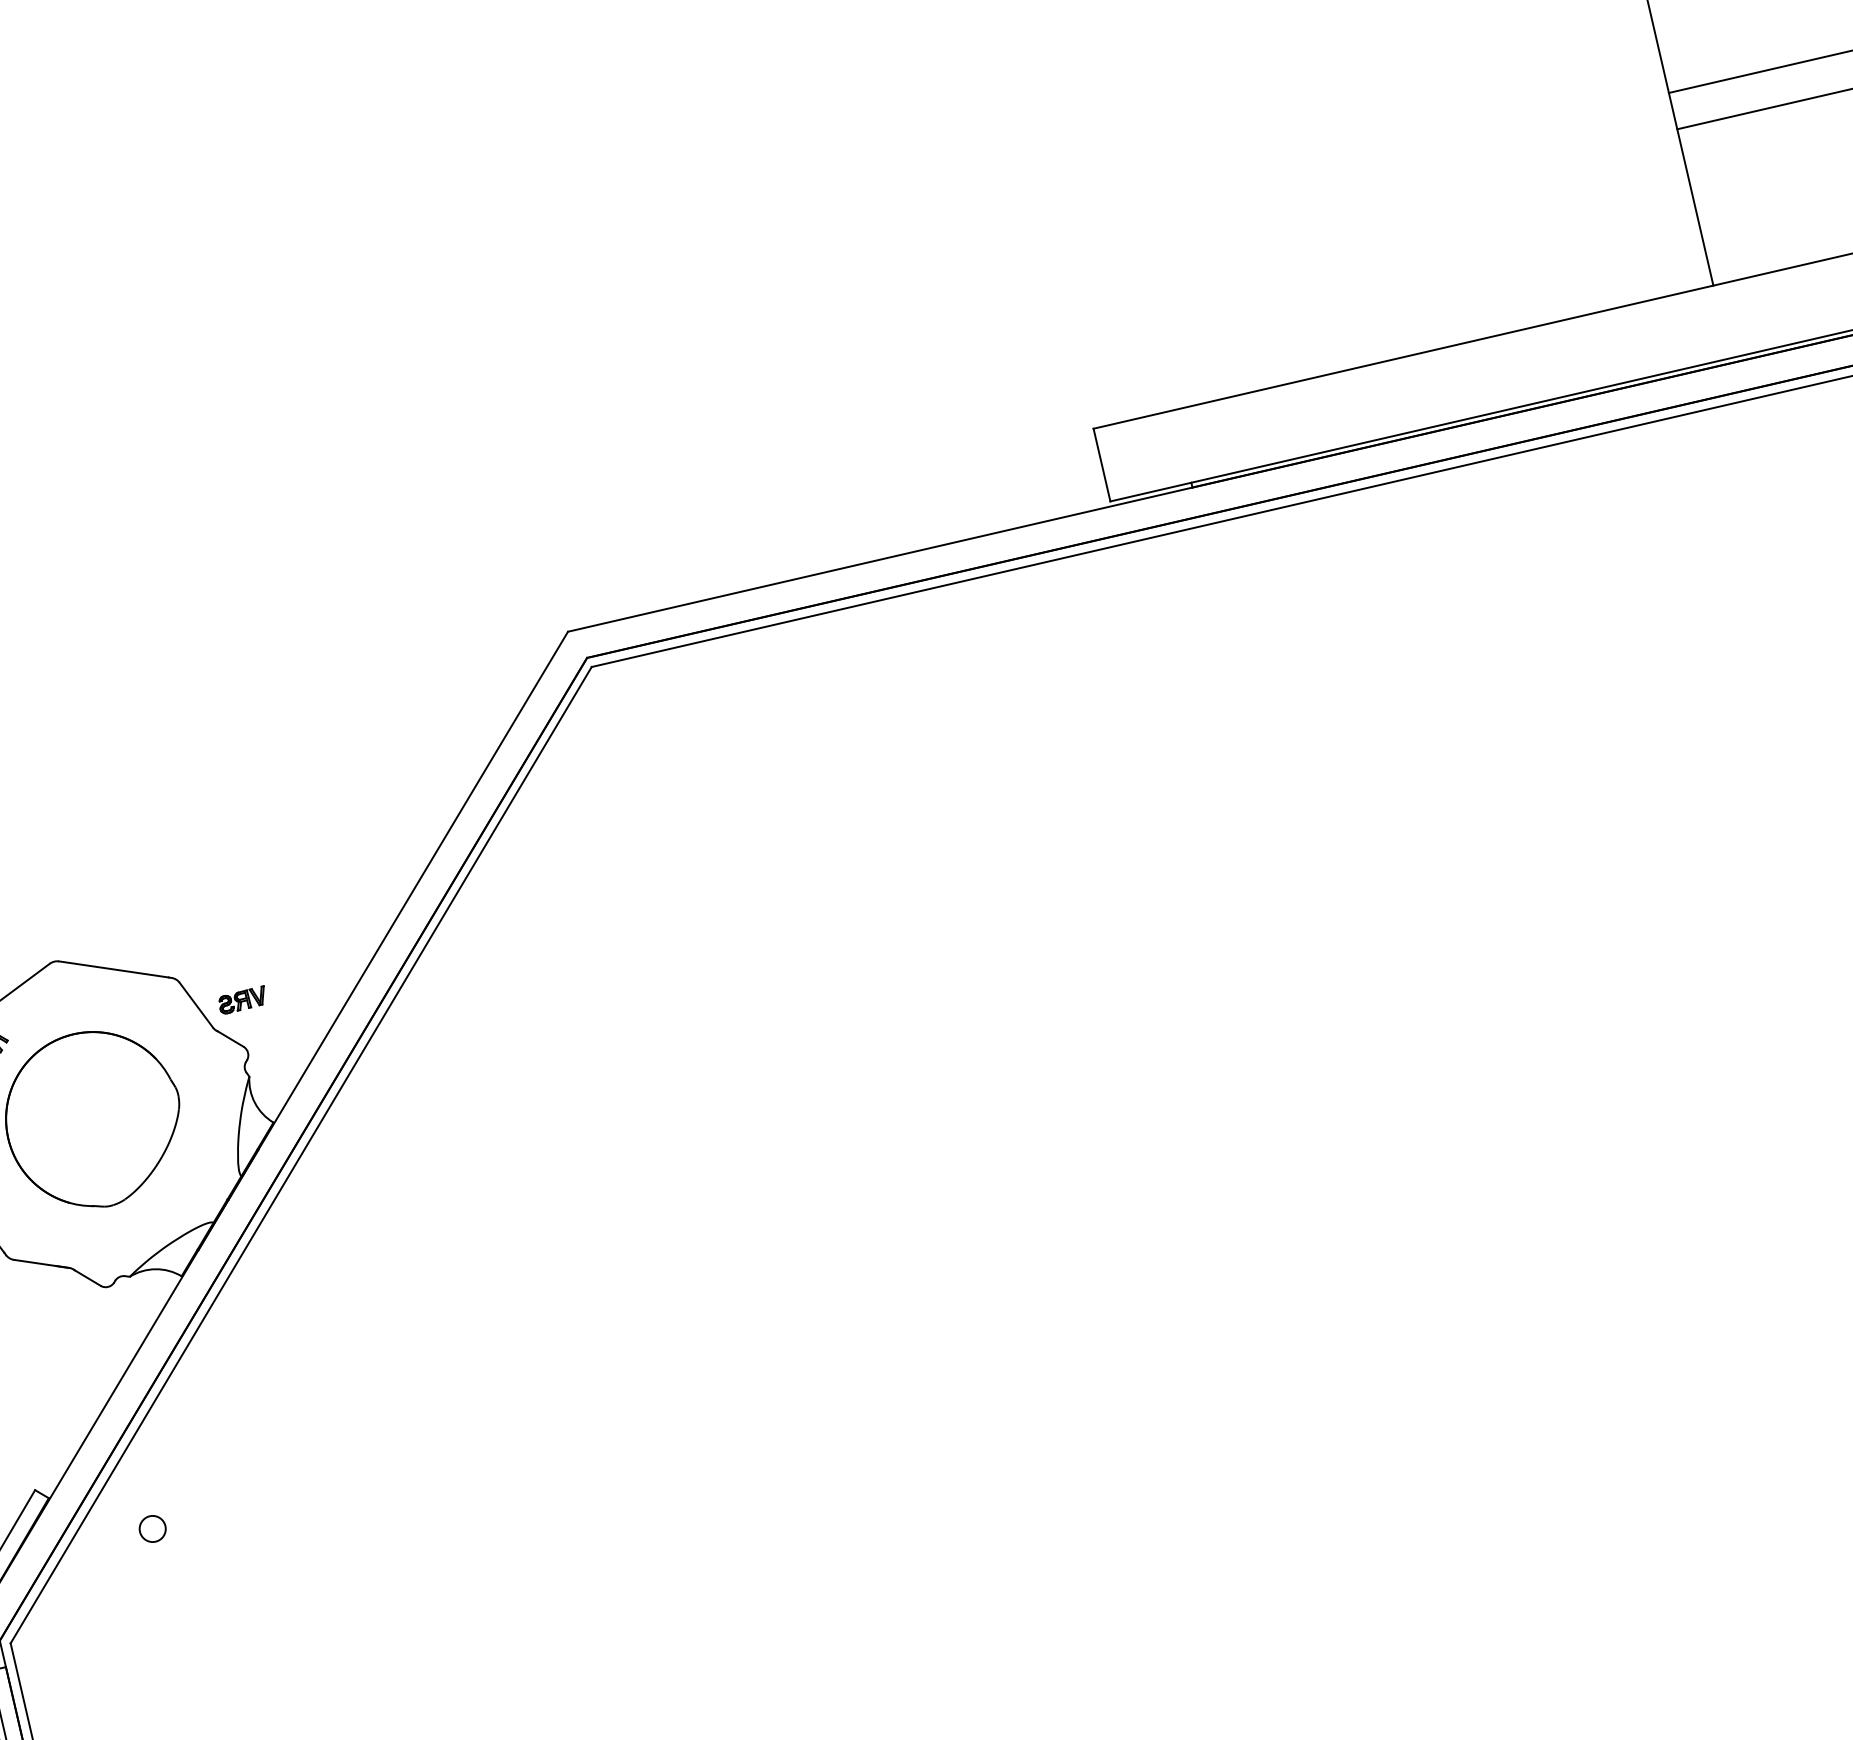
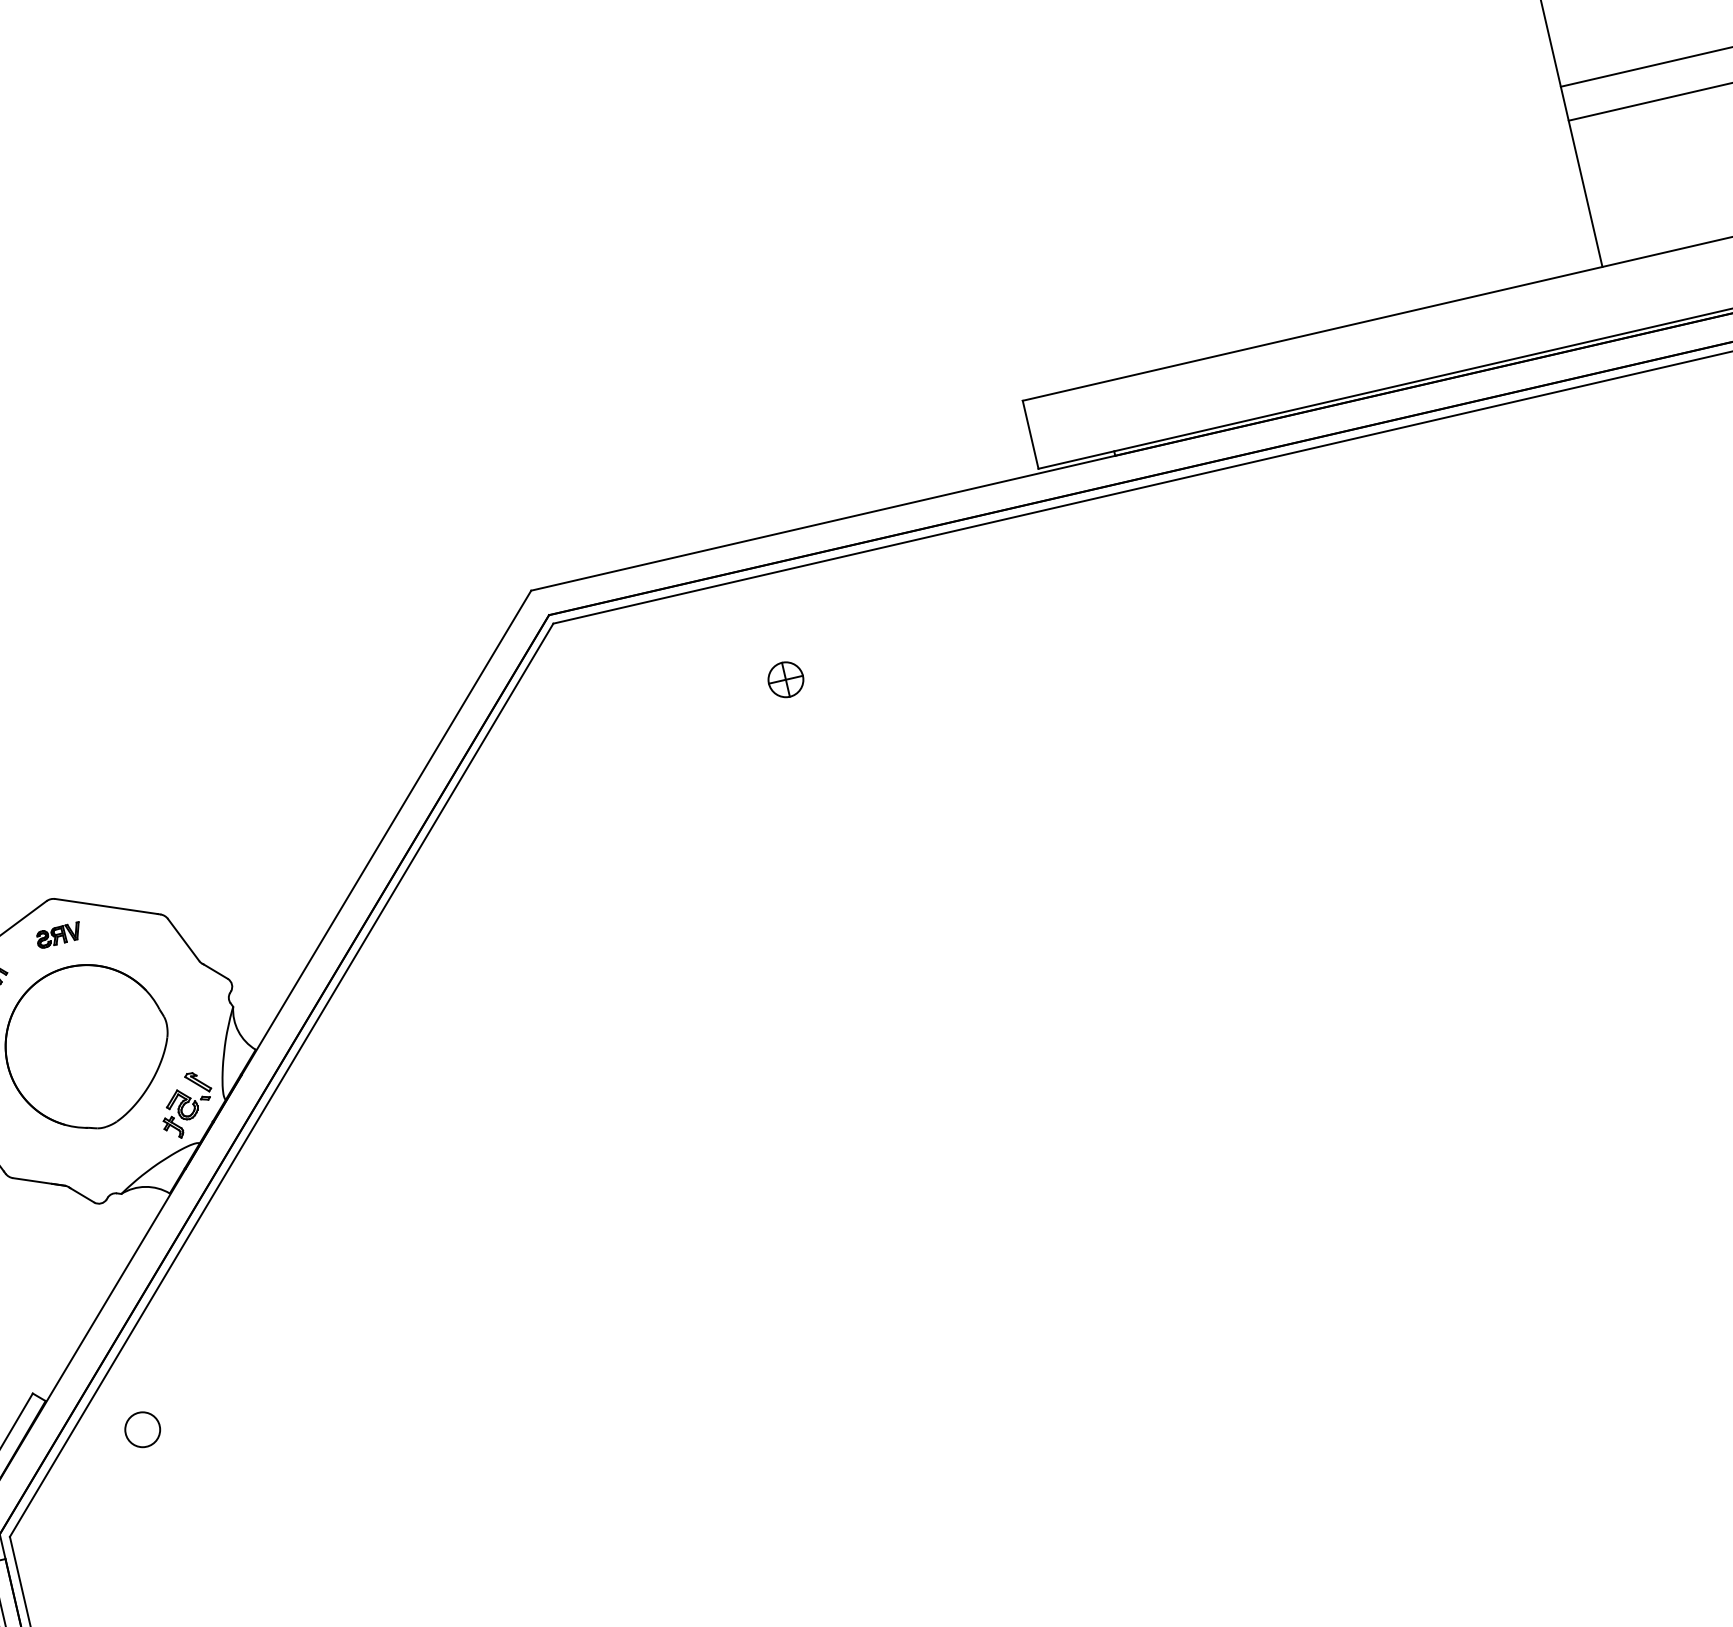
part: (839, 726) -> (785, 679), added
part: (241, 999) -> (57, 934), moved
part: (200, 1182) -> (187, 1105), added
circle: (152, 1528) -> (142, 1429), size x1.43

